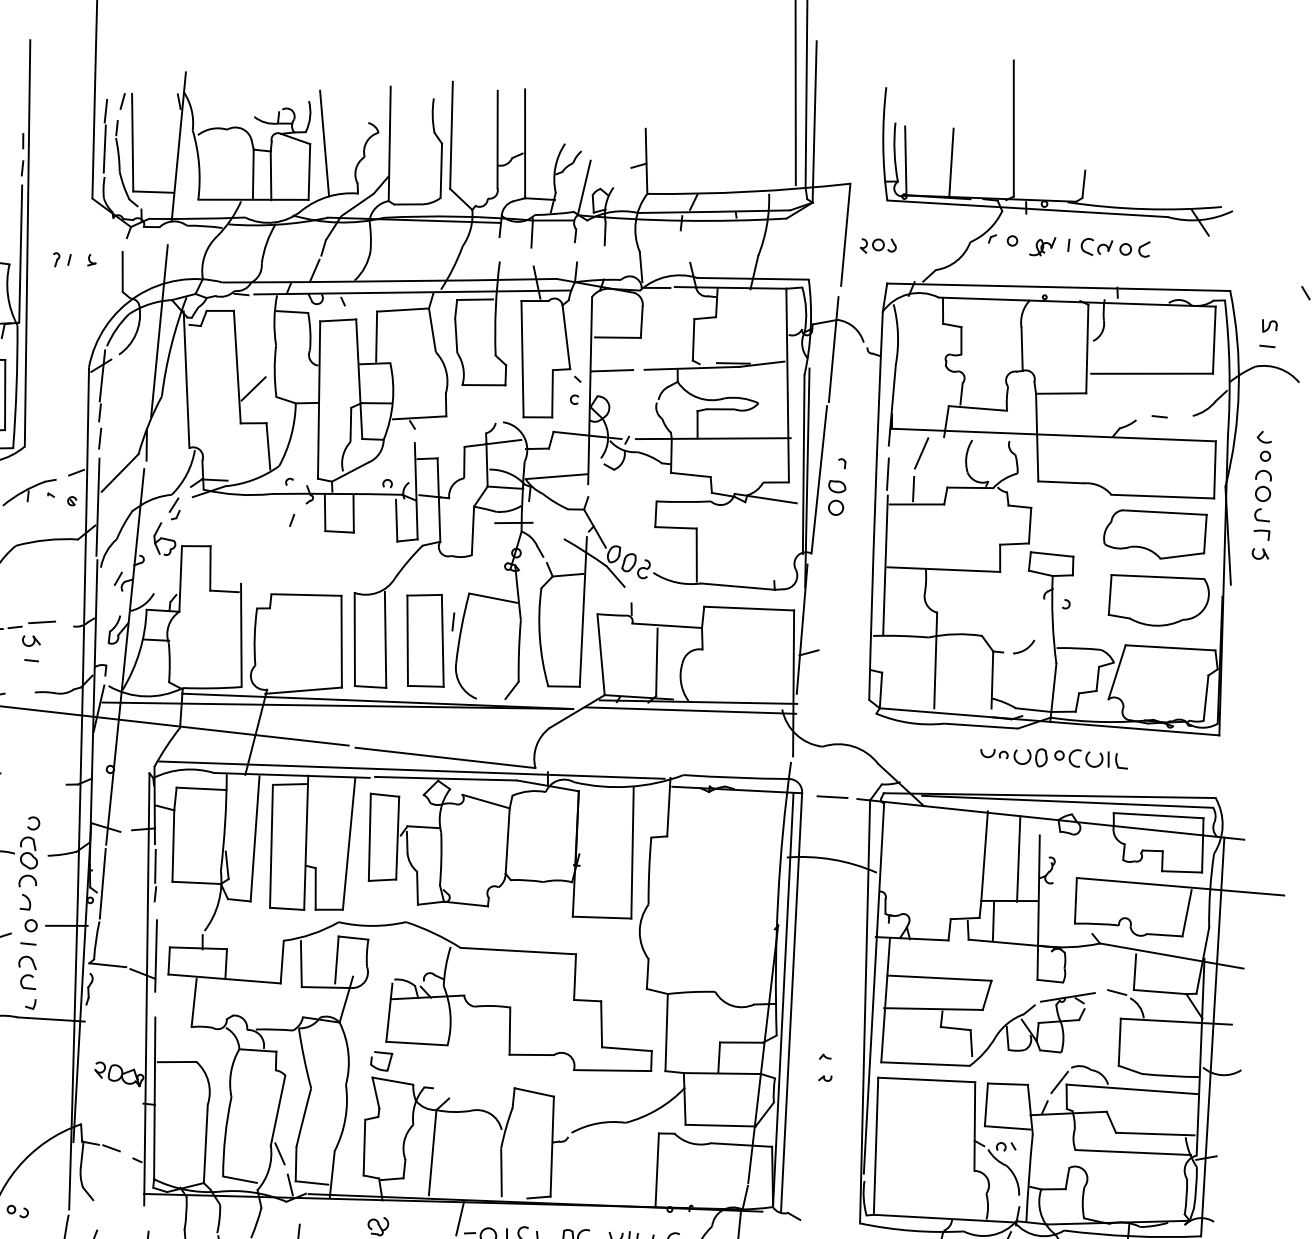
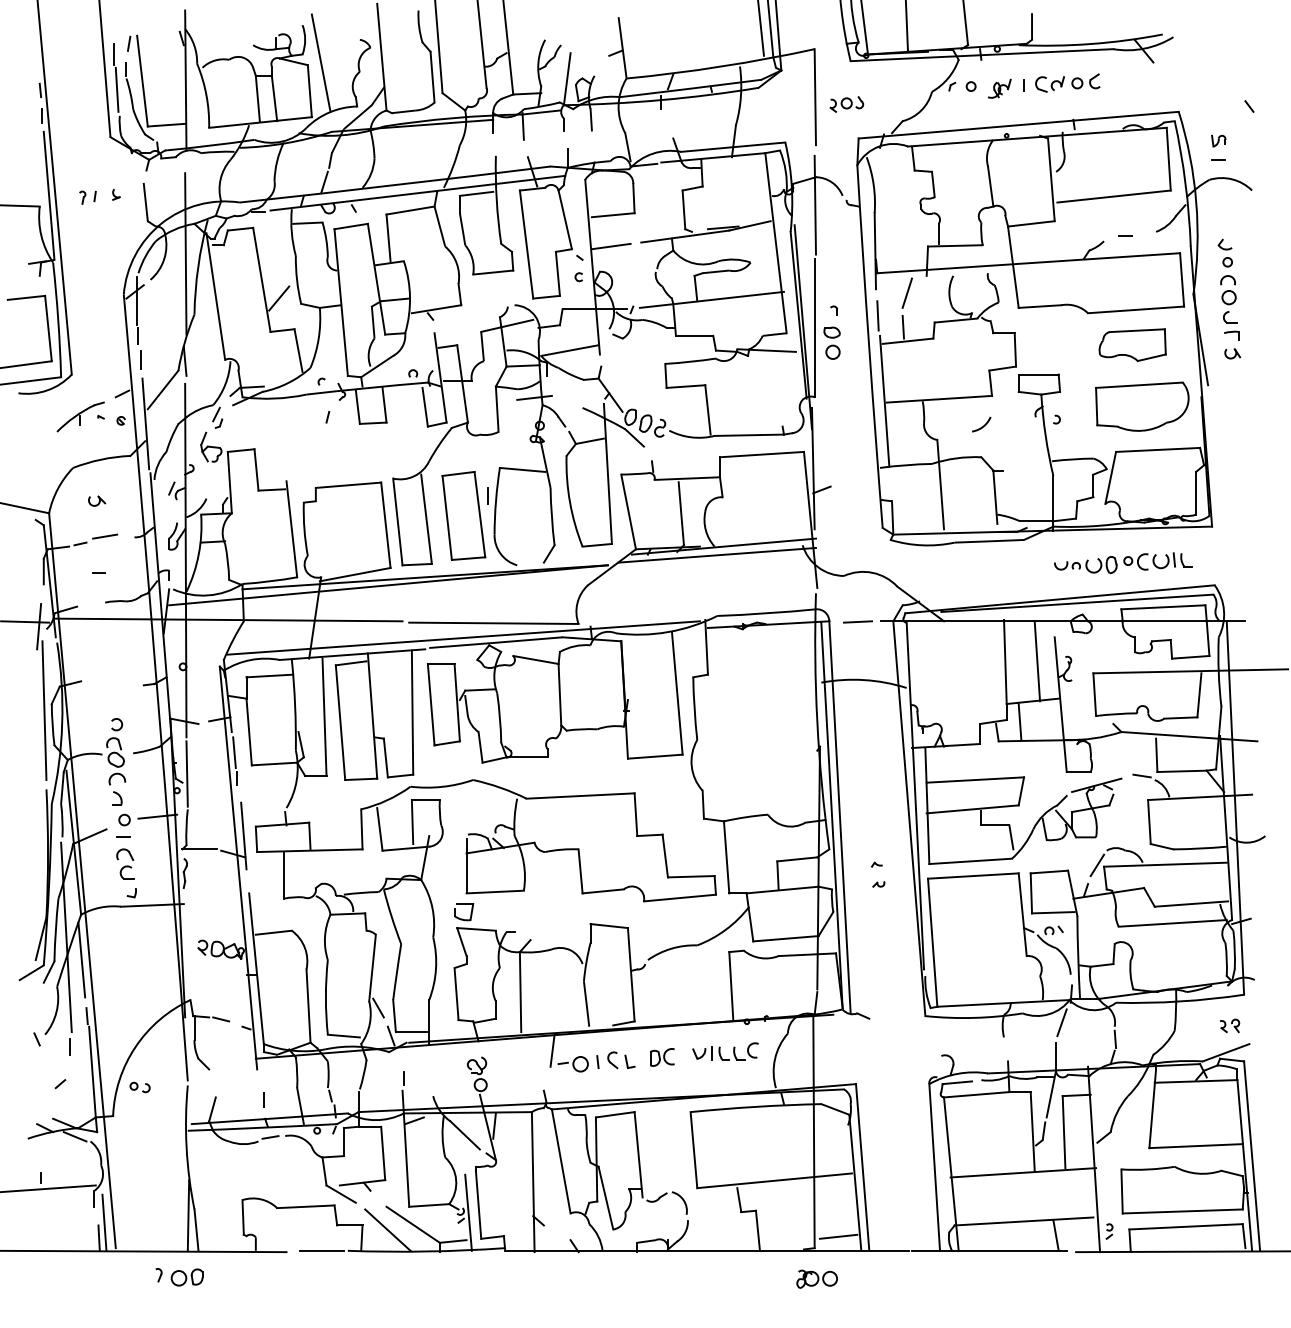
part: (1155, 532) -> (1132, 344), size x0.7
part: (32, 640) -> (97, 500), moved
arc: (1023, 649) -> (981, 426), moved
part: (1054, 757) -> (1123, 563), moved

